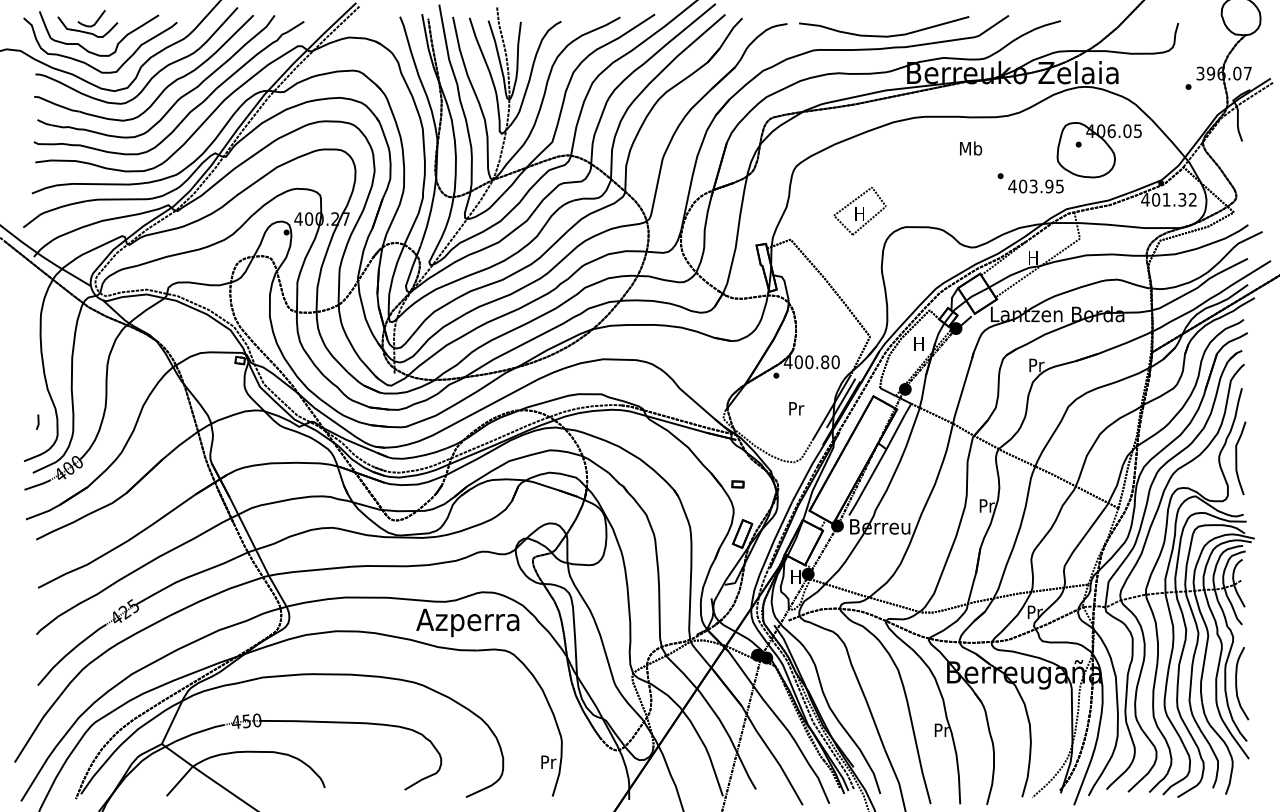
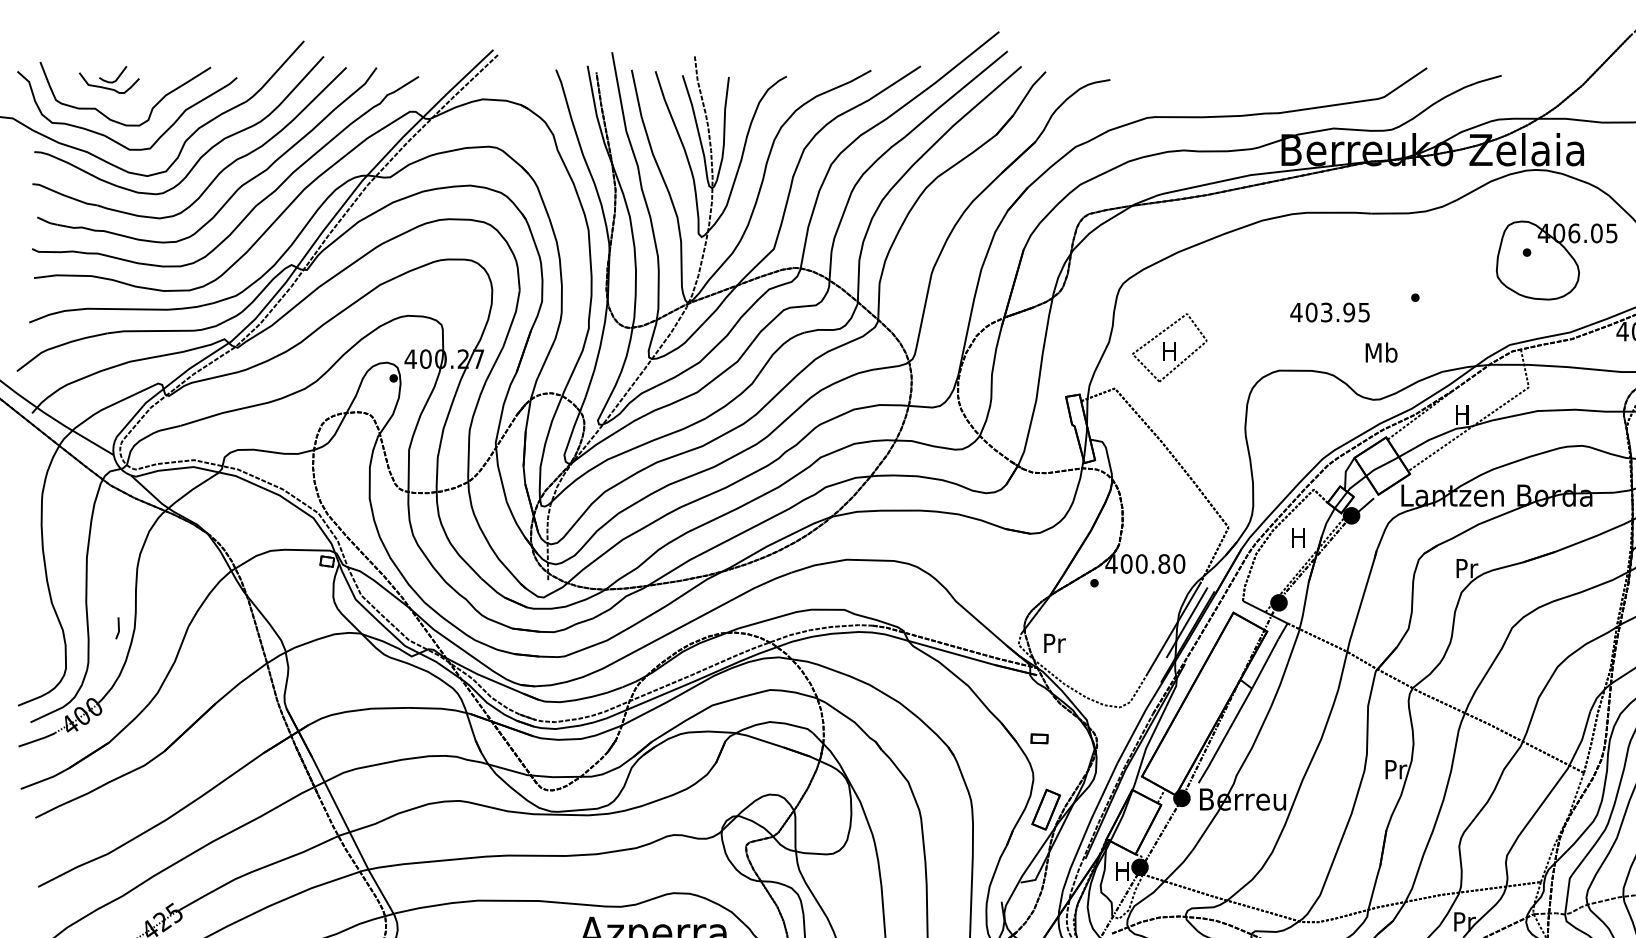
part: (87, 23) -> (108, 79), size x0.7
curve: (884, 35) -> (1249, 96), removed
text: (971, 148) -> (1382, 352), moved
text: (1035, 186) -> (1329, 312), moved
part: (859, 210) -> (1169, 346), moved
text: (796, 408) -> (1054, 643), moved
line: (37, 421) -> (117, 627), moved

